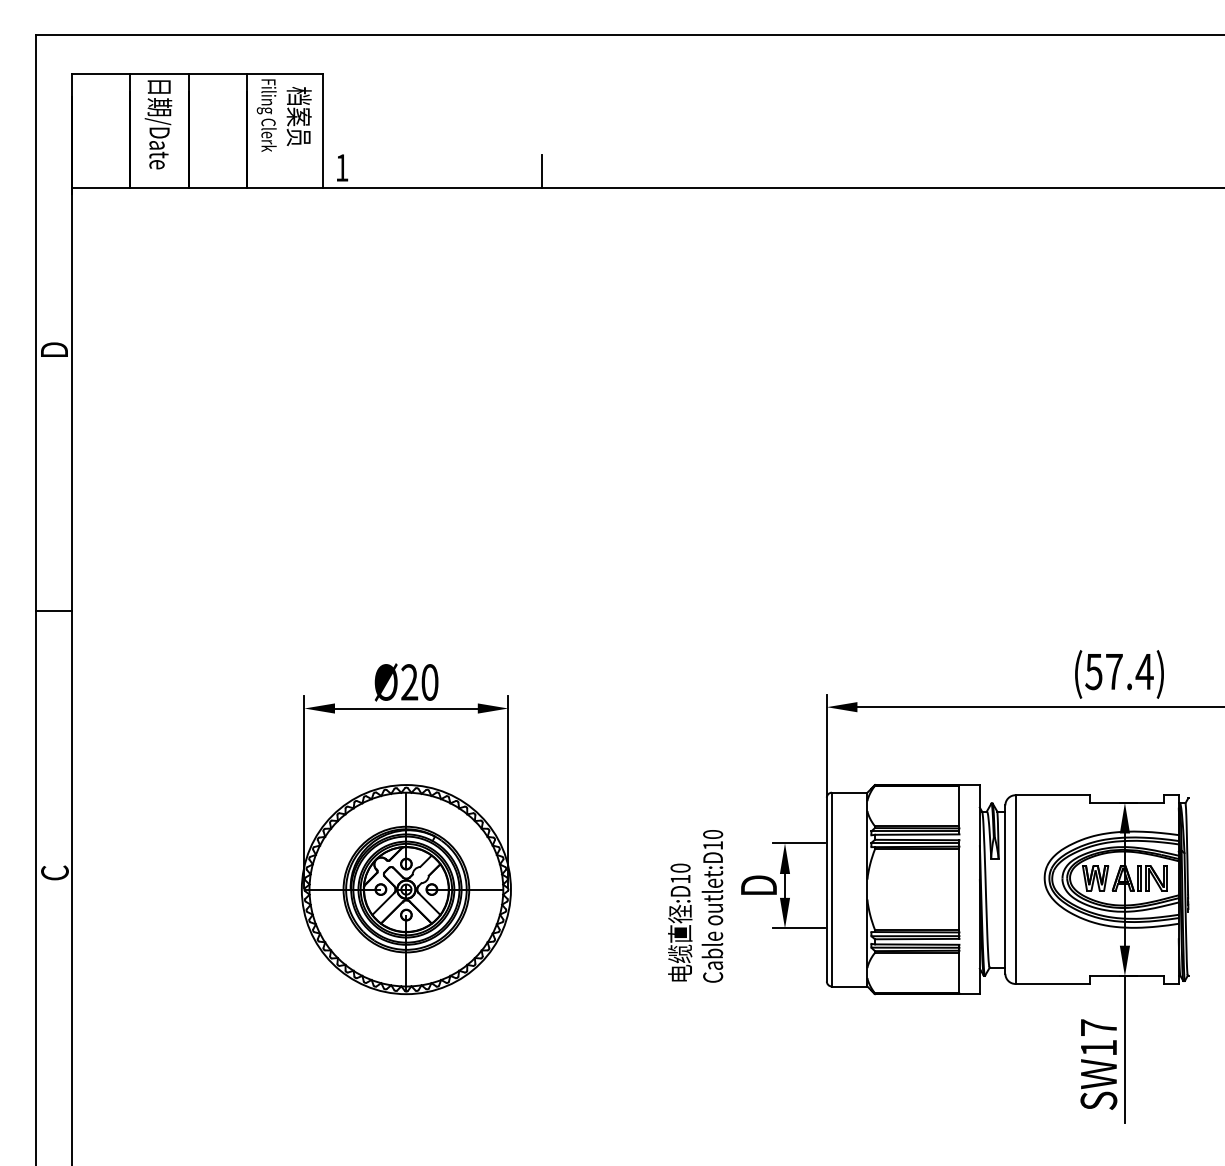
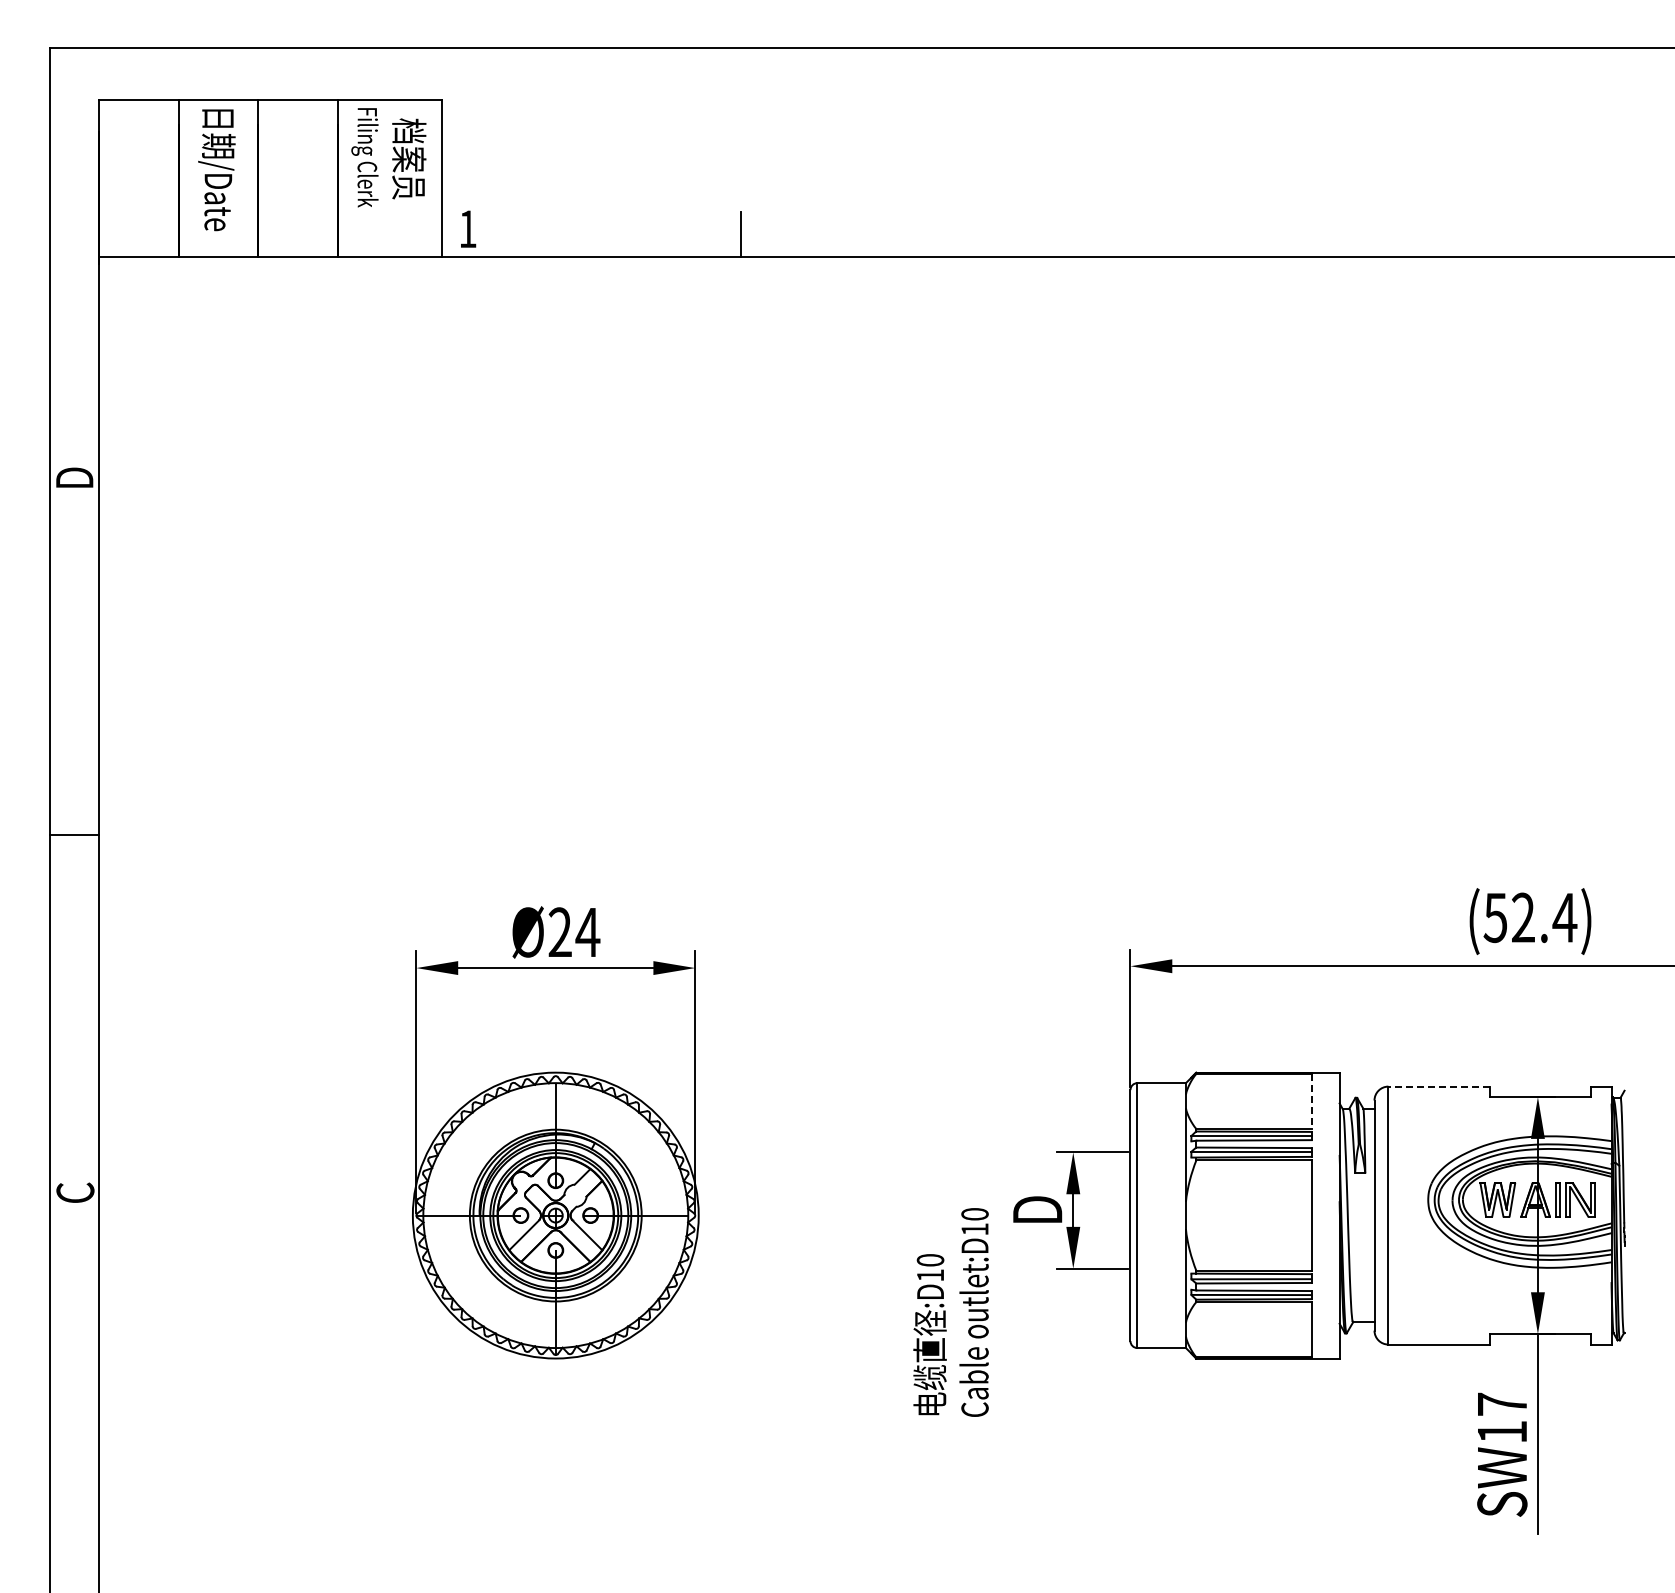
text: (1114, 671) -> (1523, 917), (57.4) -> (52.4)
text: (429, 682) -> (587, 932), Ø20 -> Ø24
line: (1052, 795) -> (1439, 1086), solid -> dashed
line: (959, 806) -> (1311, 1101), solid -> dashed
text: (695, 906) -> (950, 1312), moved

